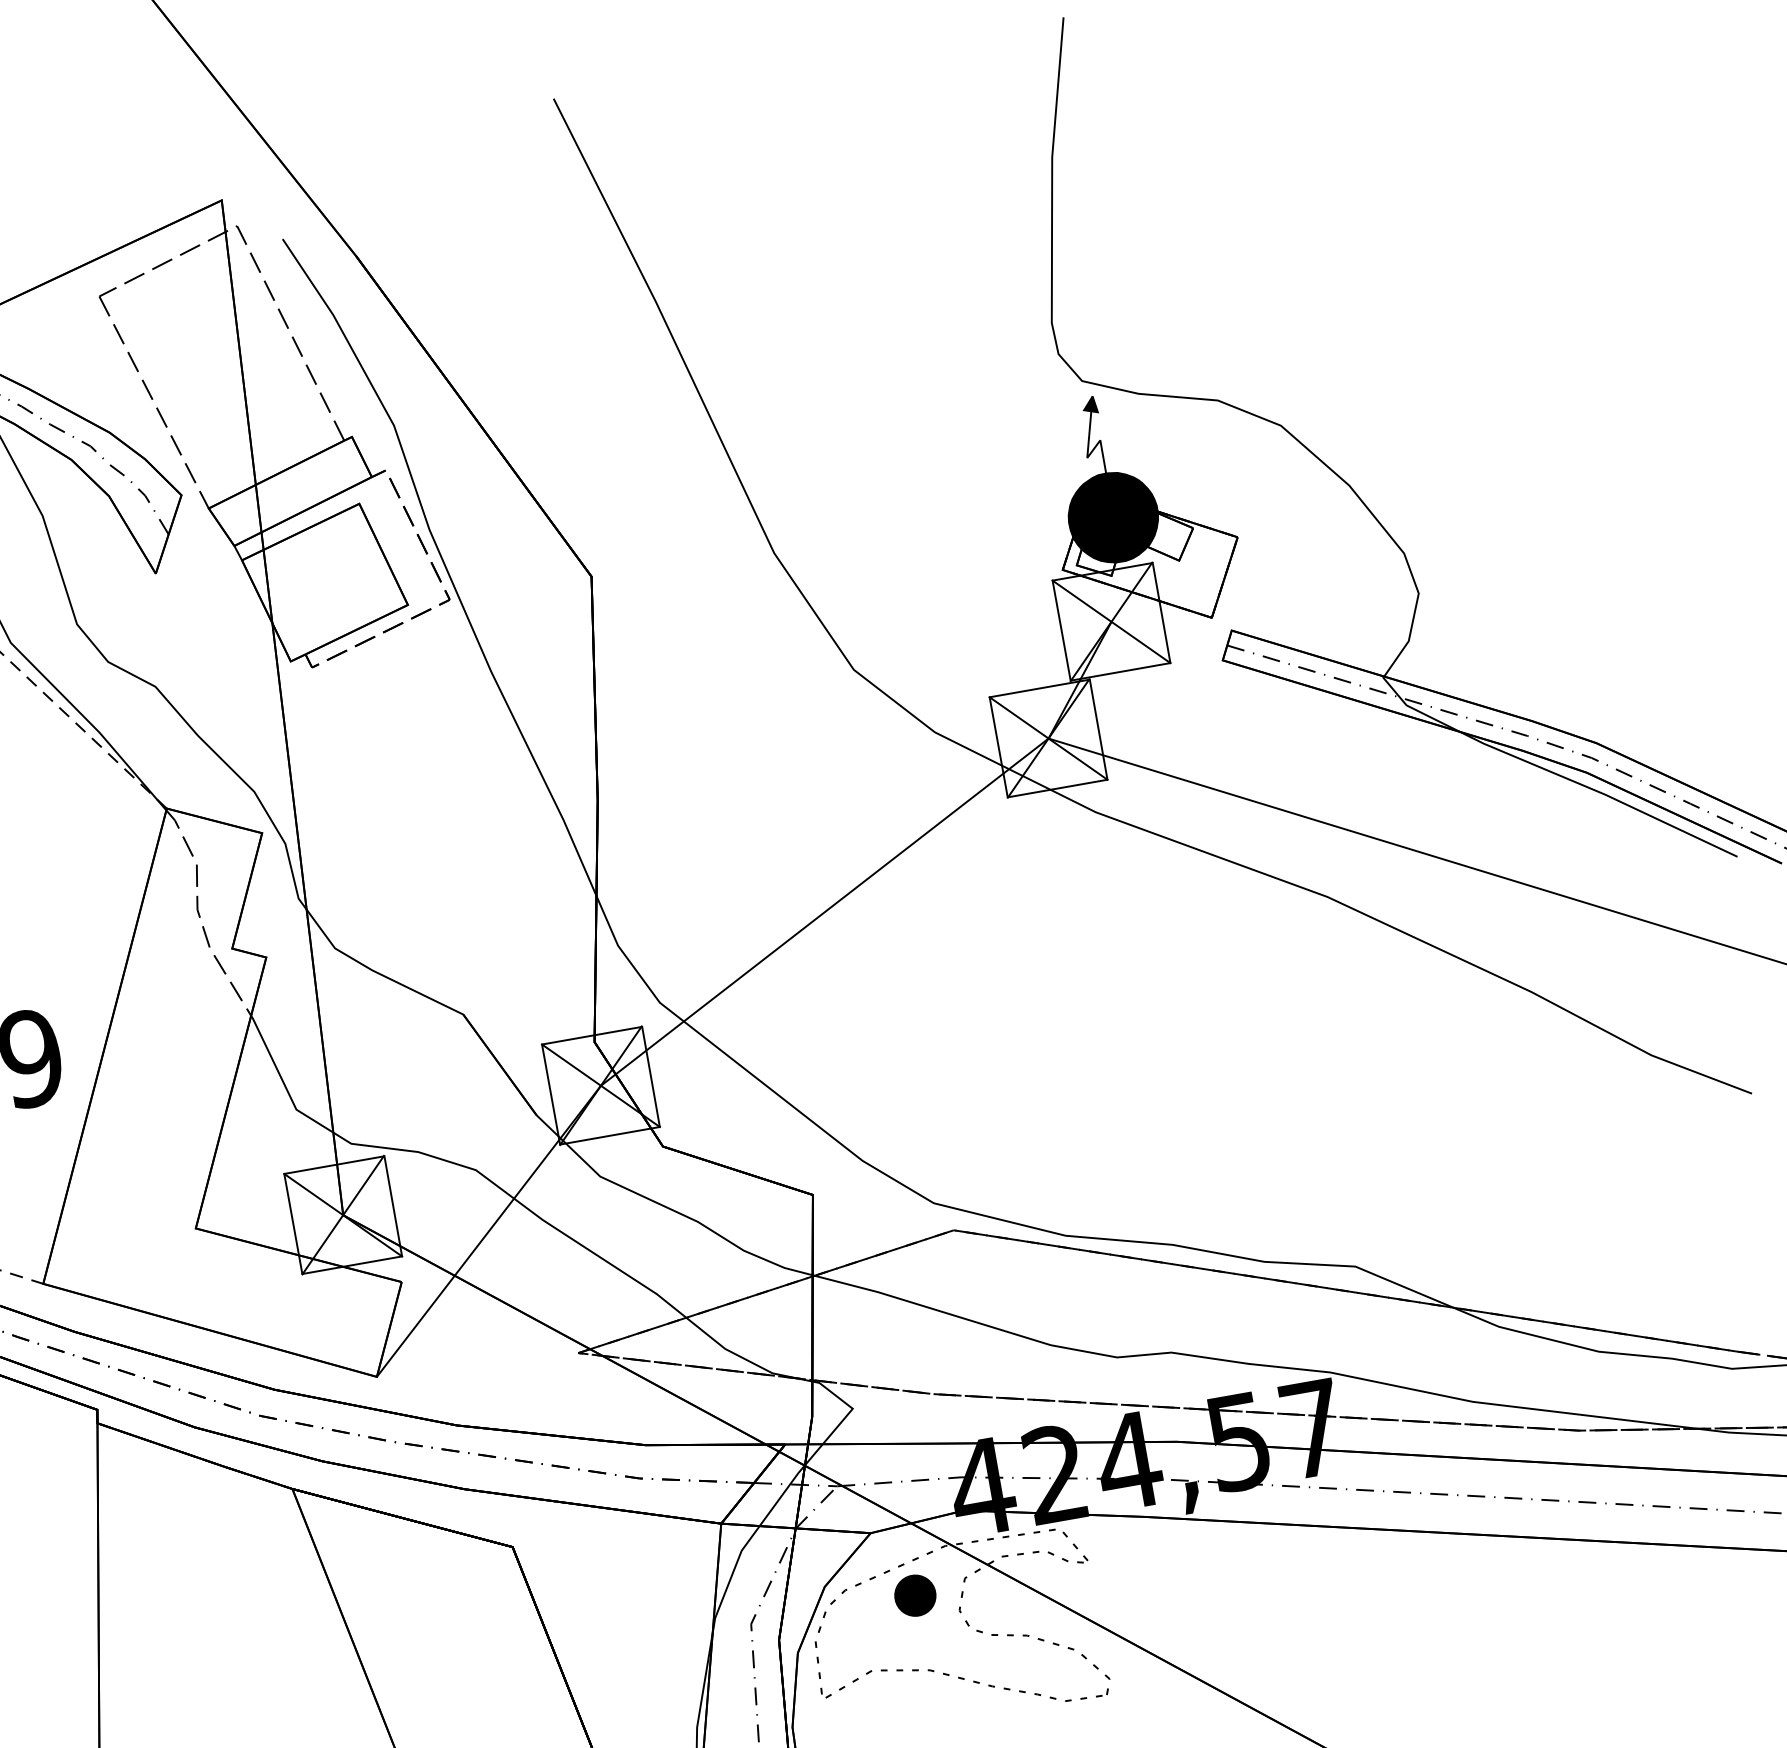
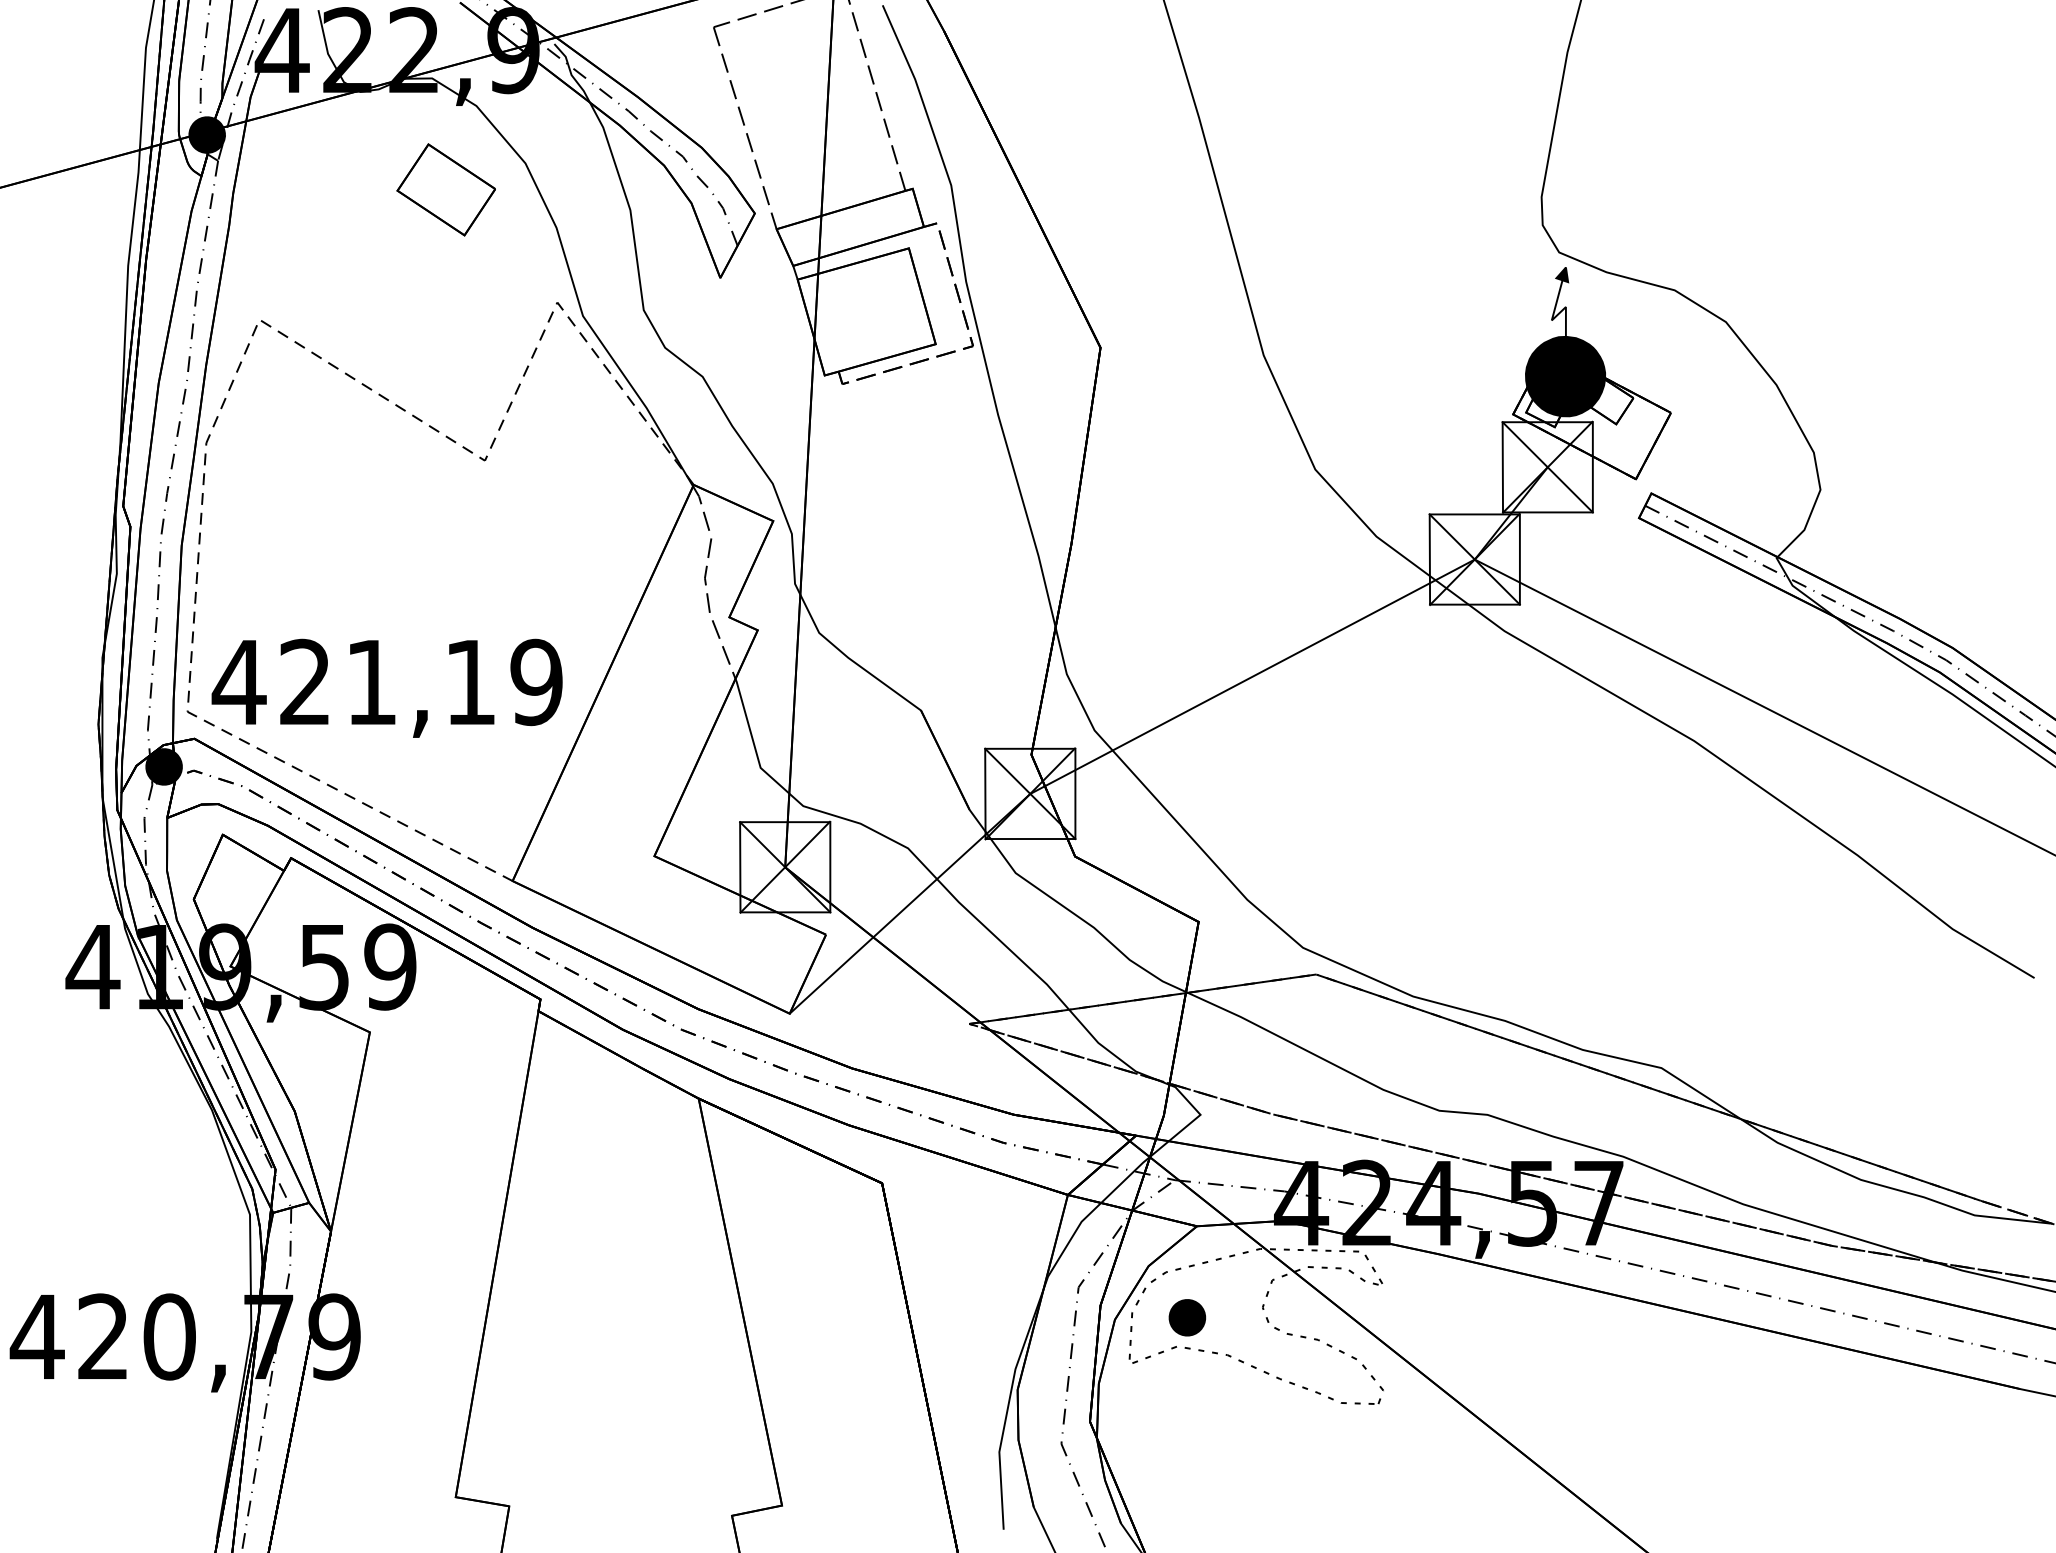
part: (915, 1595) -> (1187, 1317), moved

